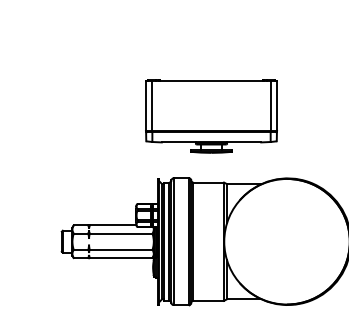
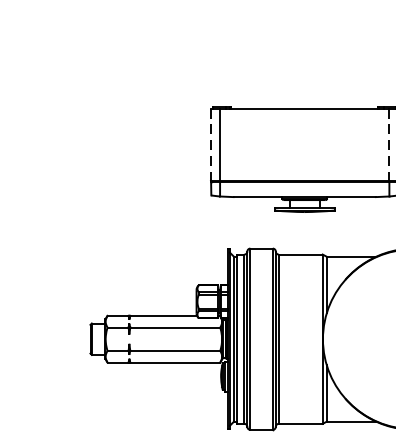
line: (146, 106) -> (211, 145), solid -> dashed
line: (270, 106) -> (389, 145), solid -> dashed

